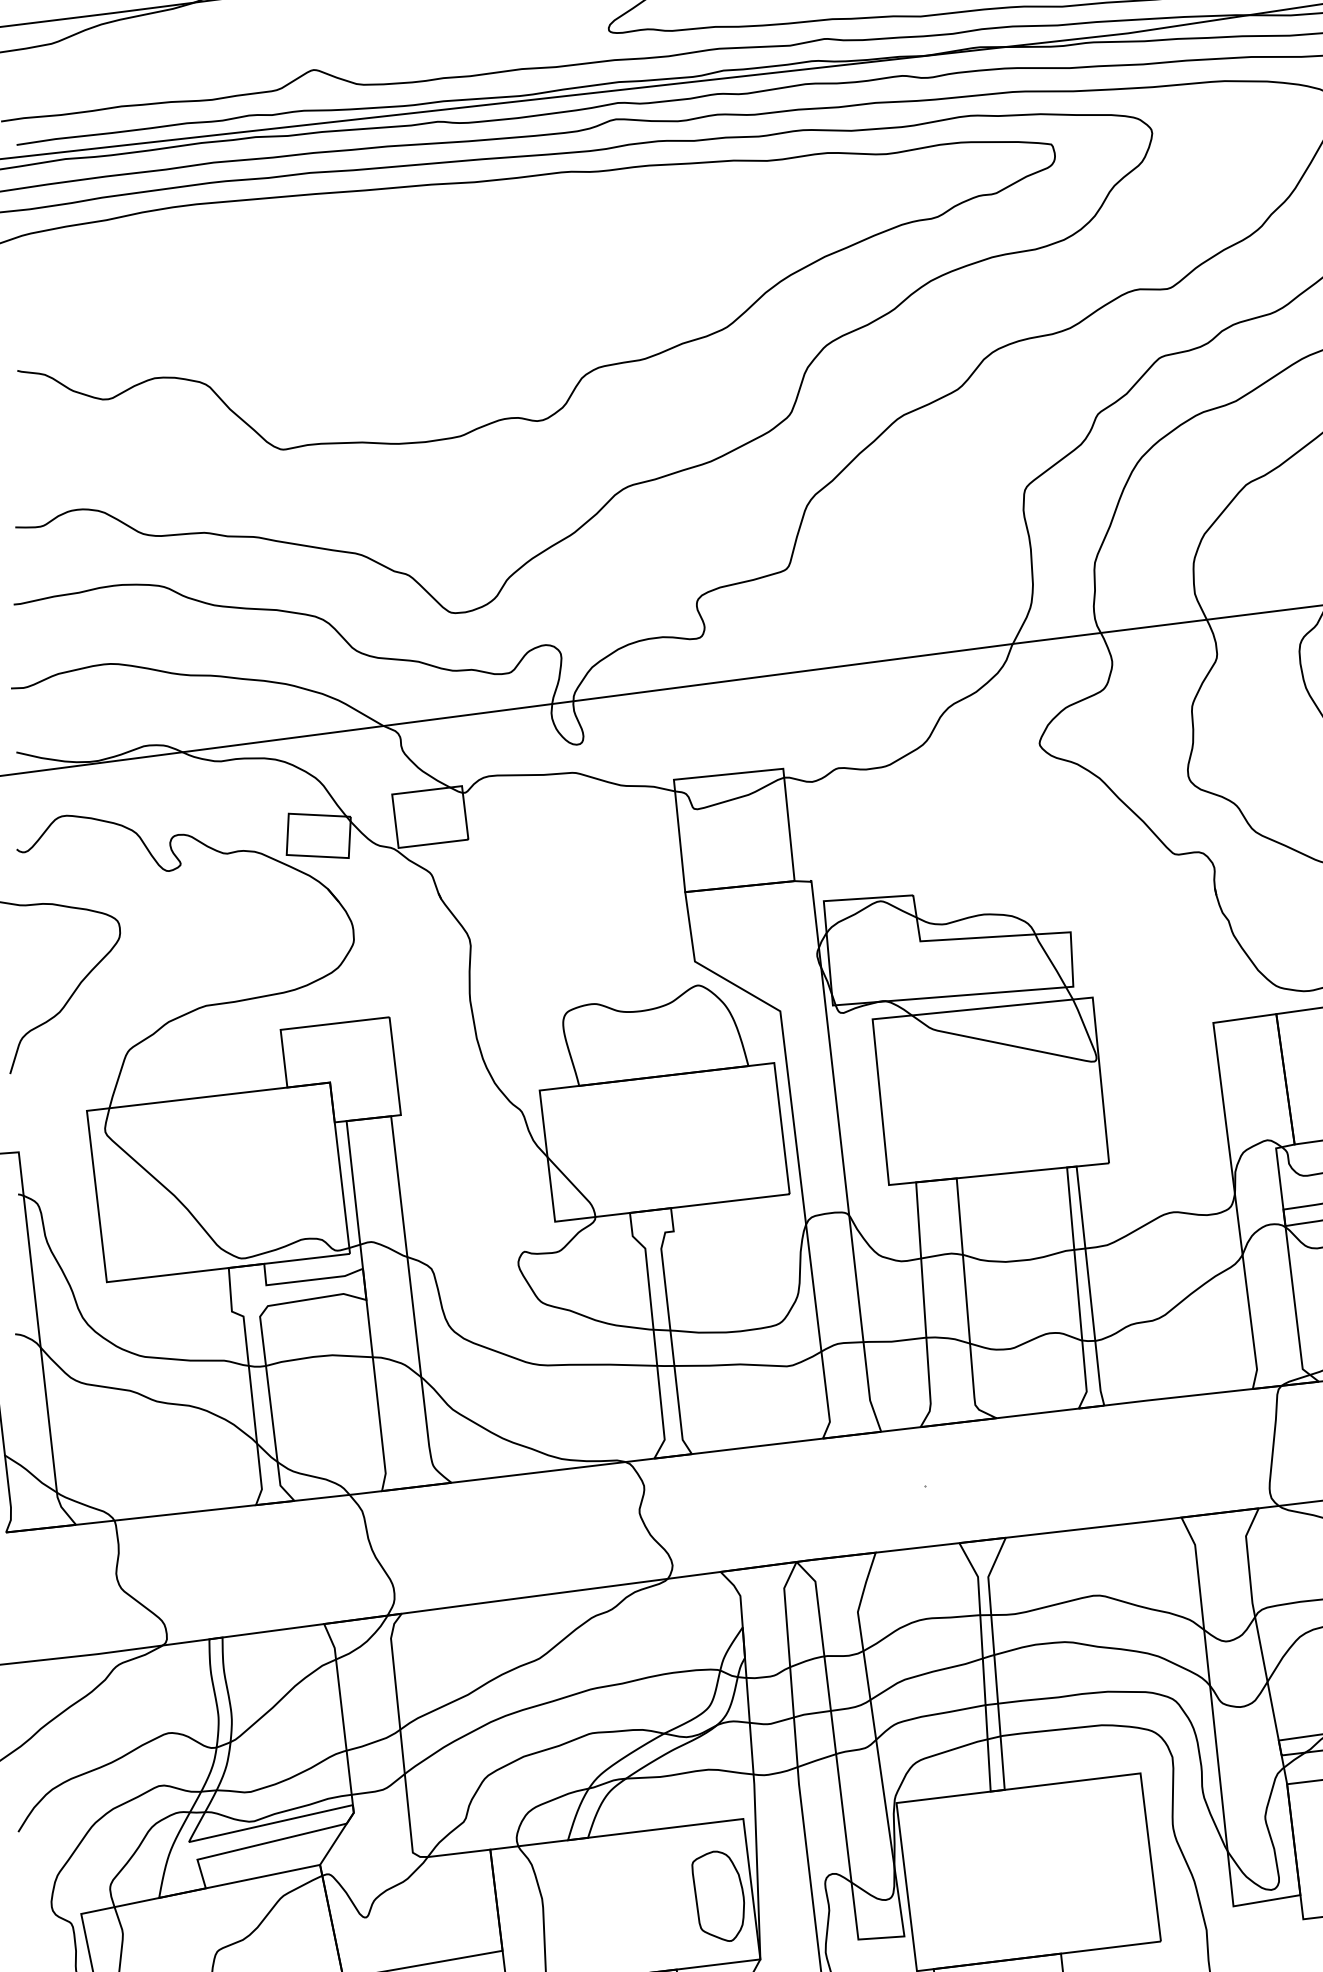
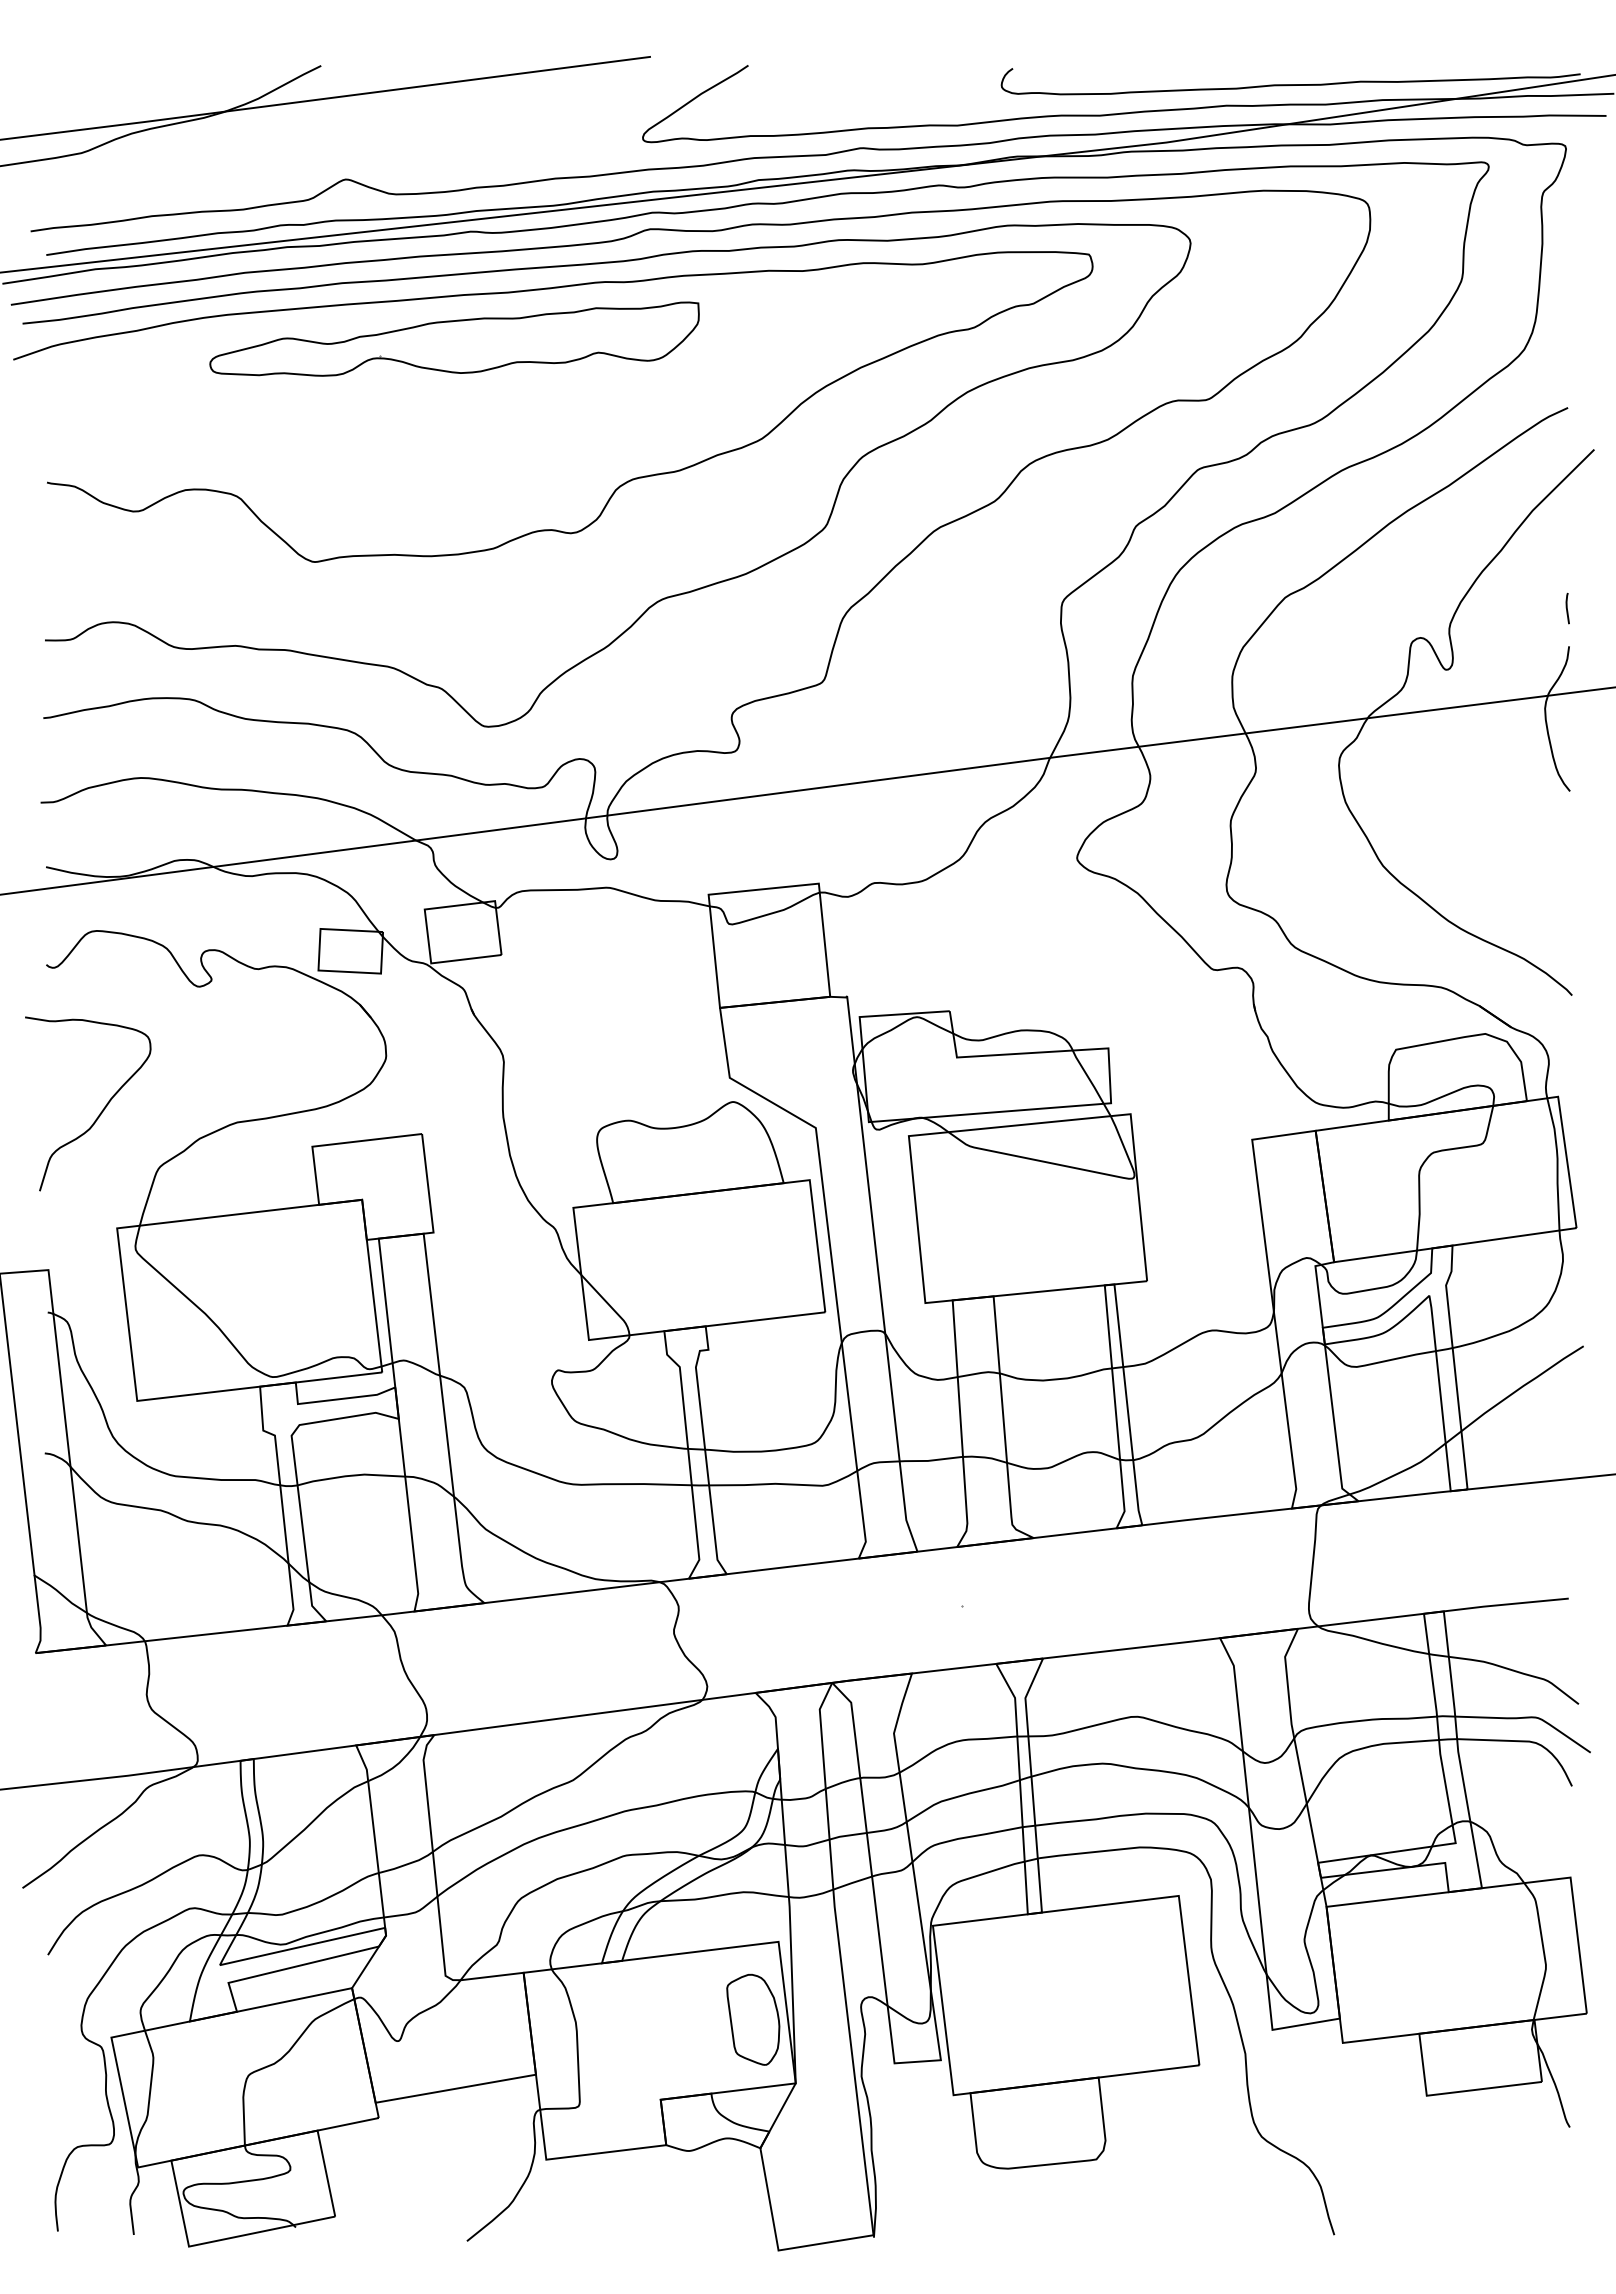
part: (421, 227) -> (454, 338), added

